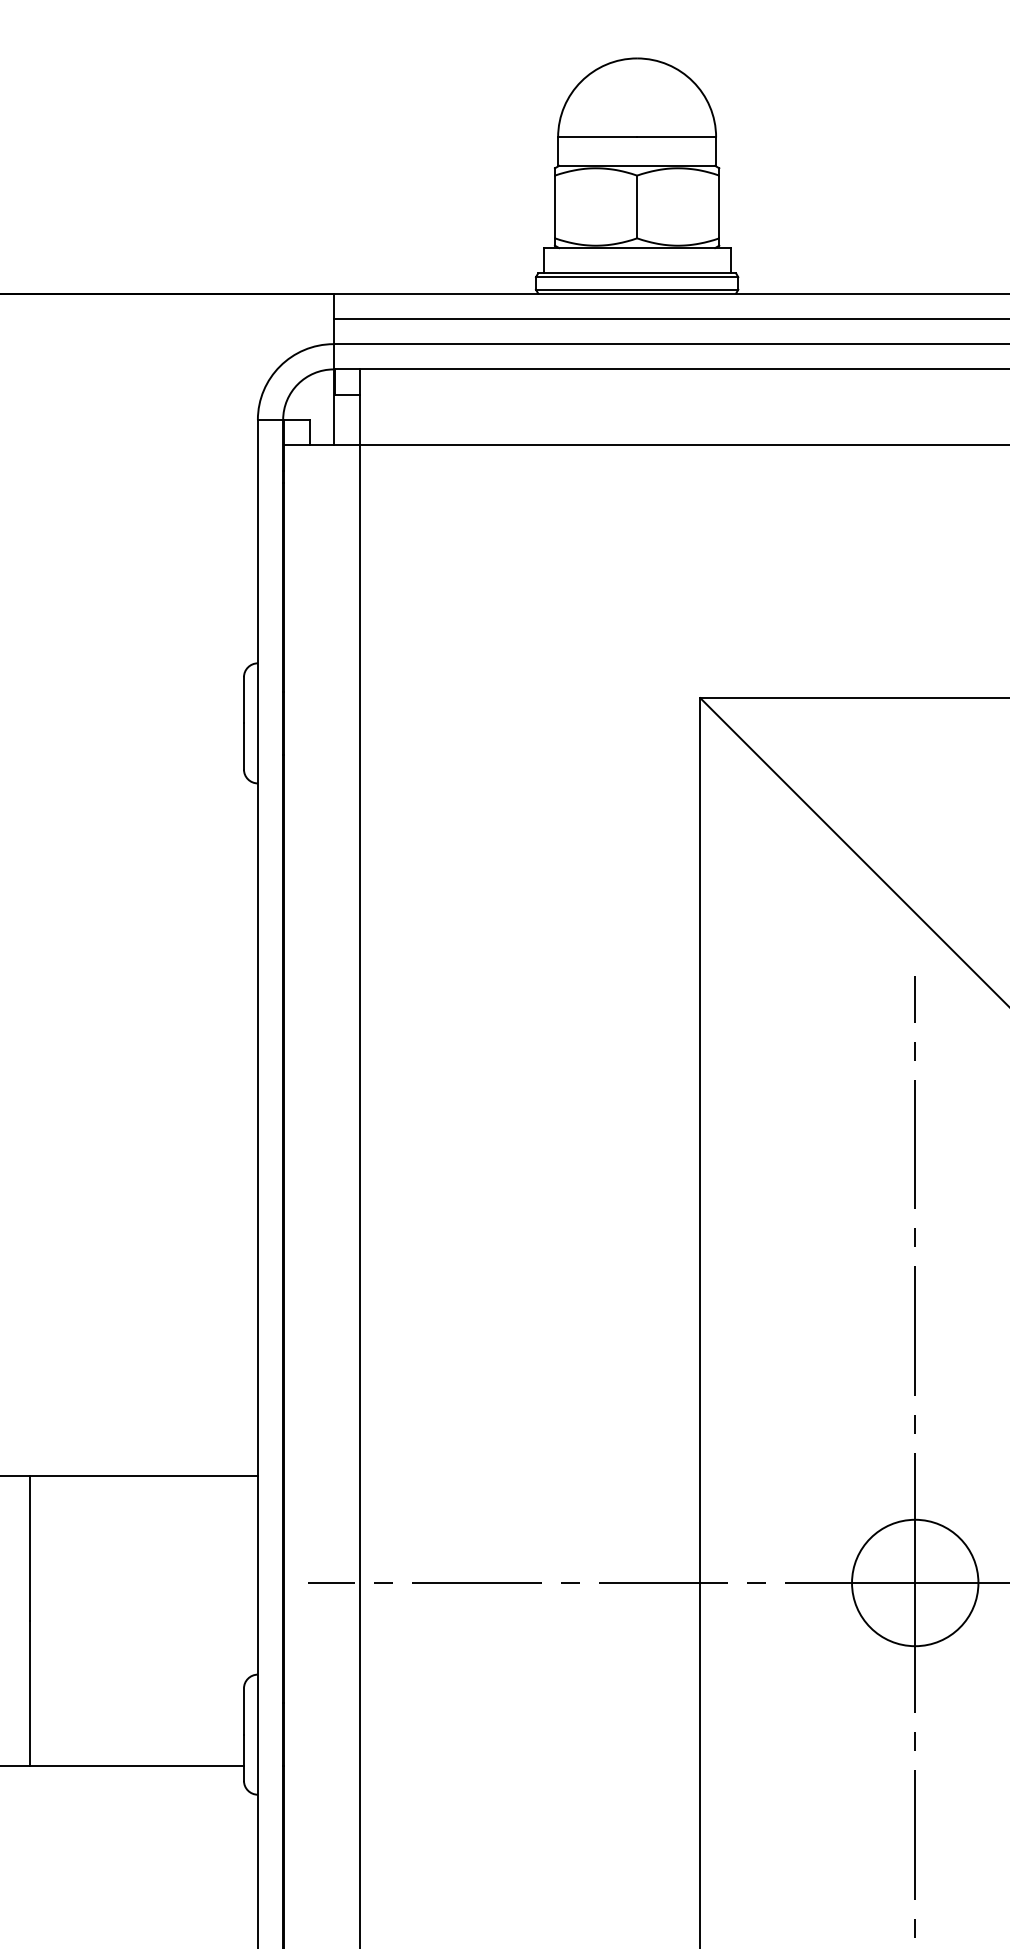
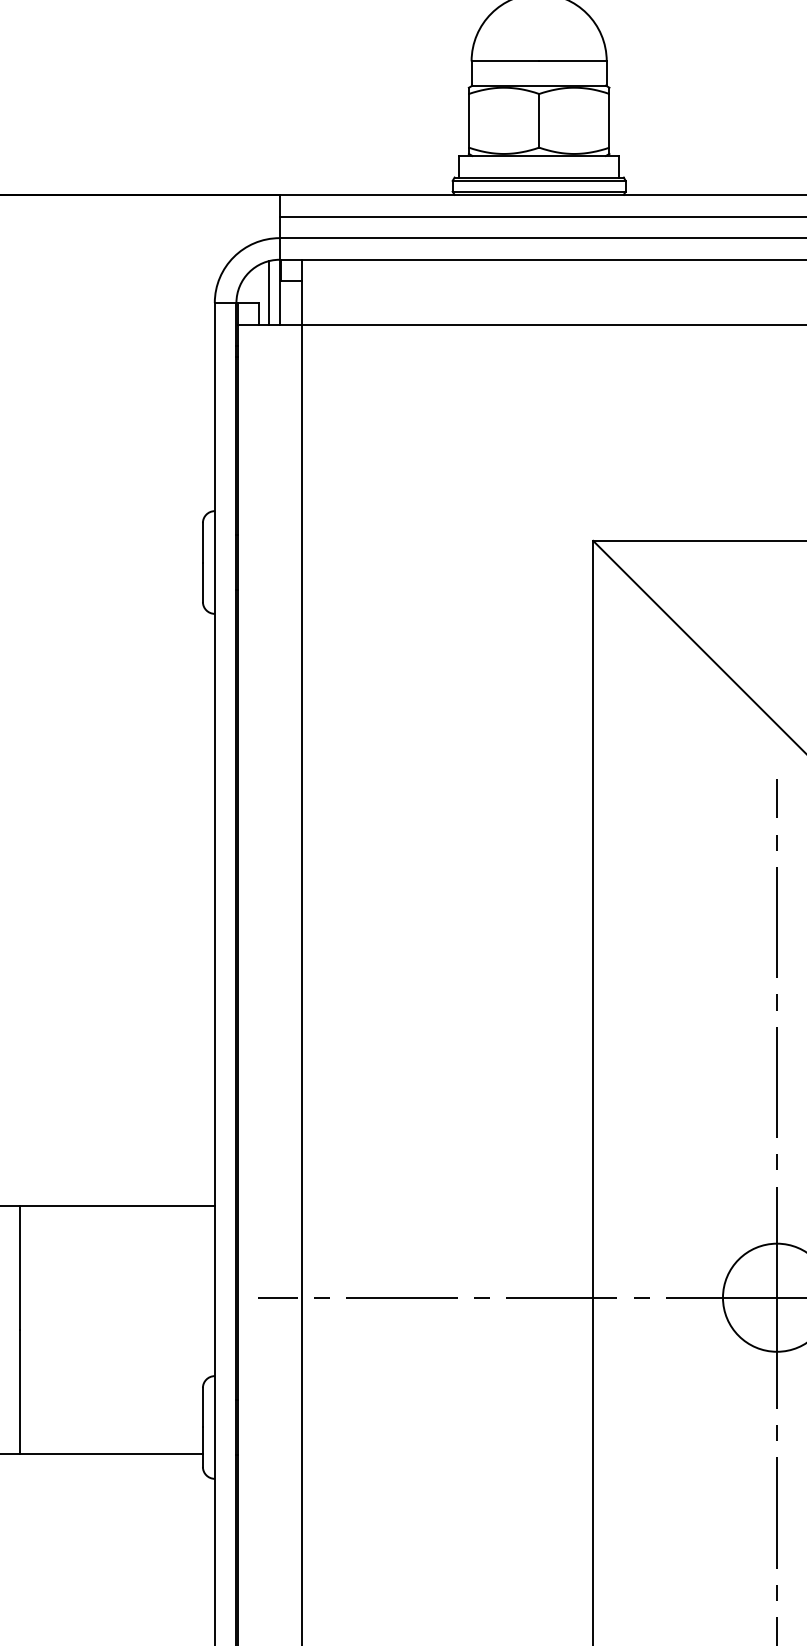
line: (321, 408) -> (269, 293), added

